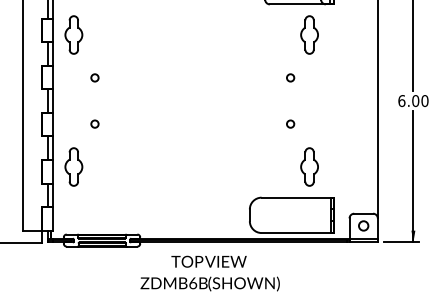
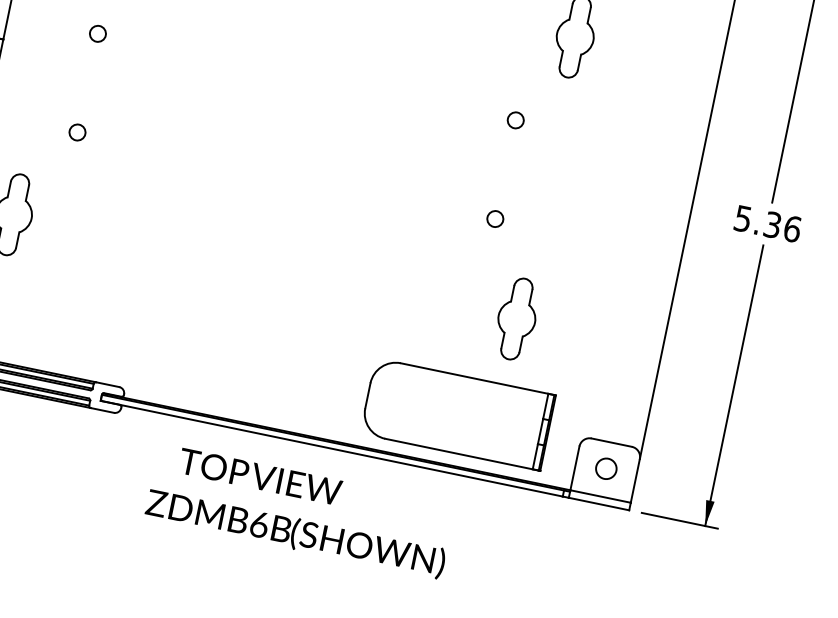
text: (413, 101) -> (767, 225), 6.00 -> 5.36
text: (209, 283) -> (294, 532), moved

